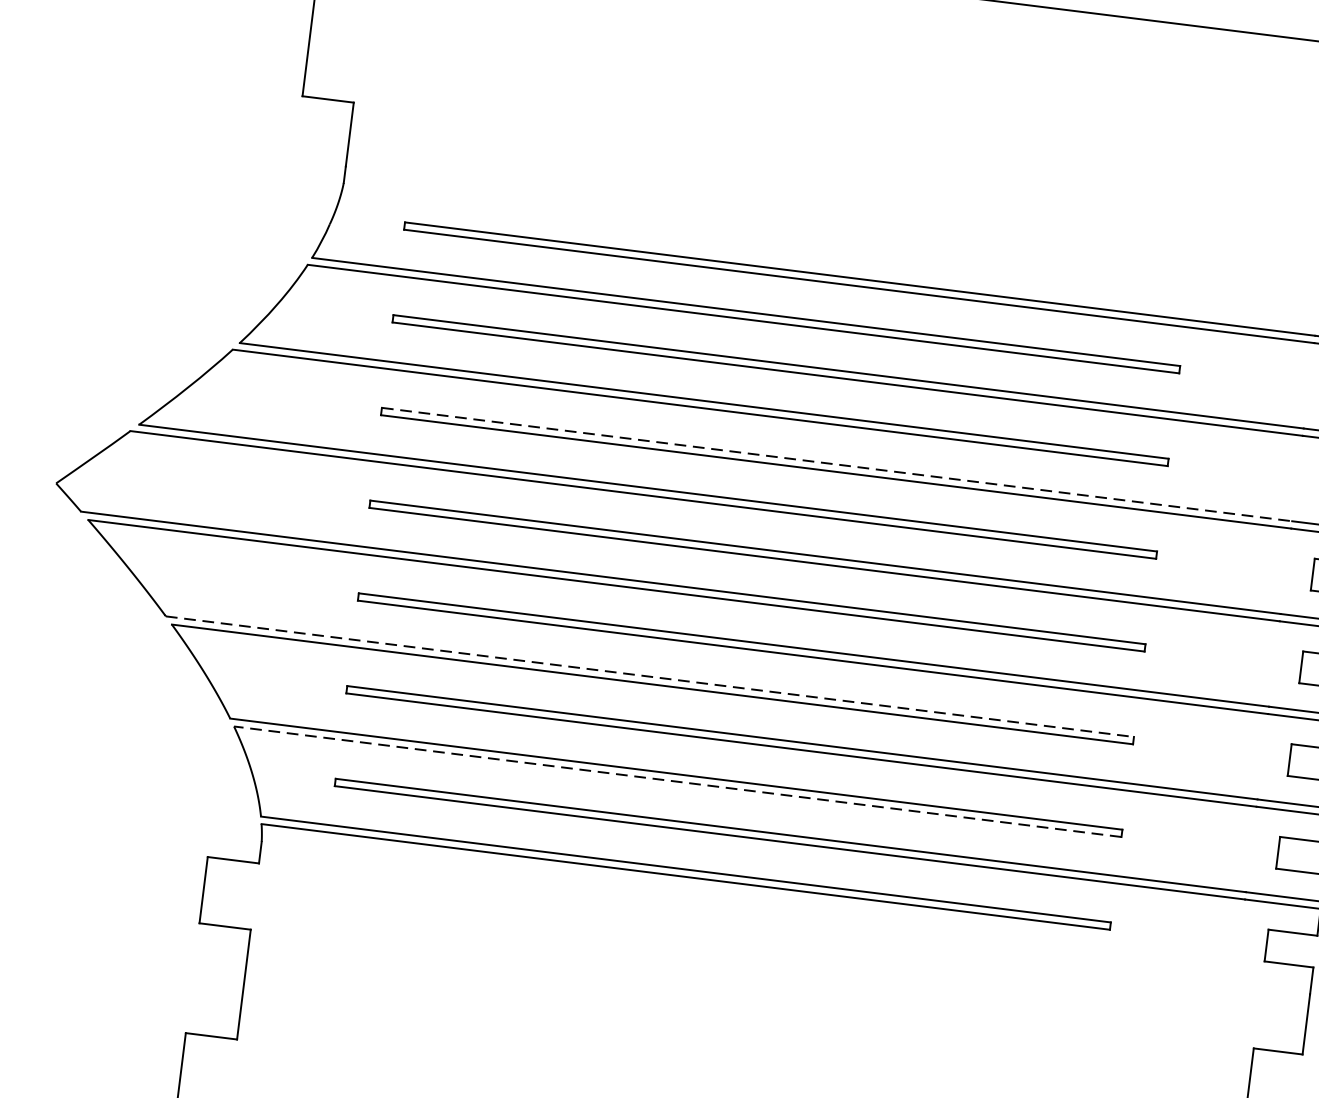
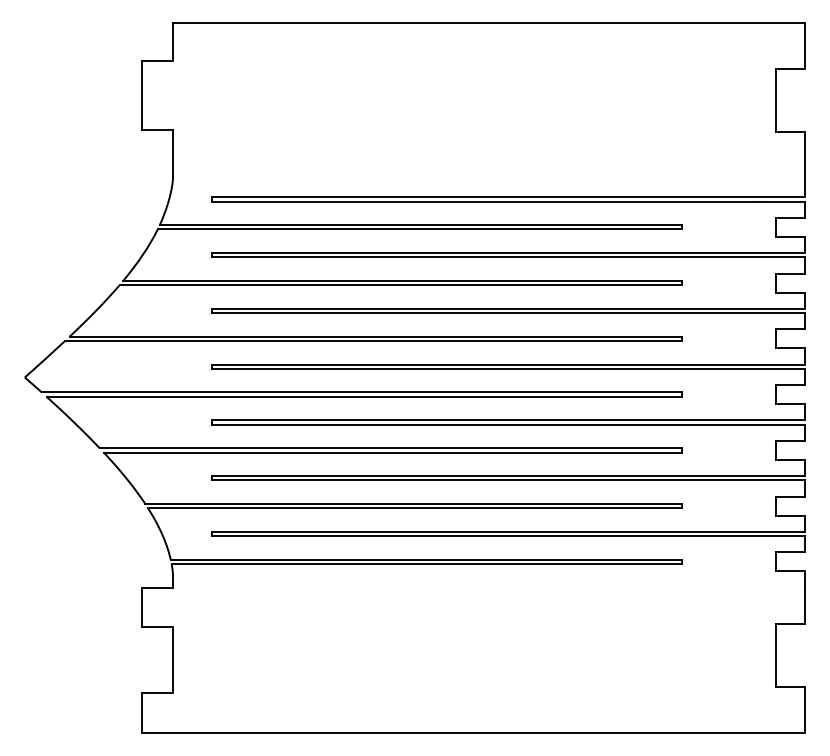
line: (836, 464) -> (485, 308), dashed -> solid
line: (651, 677) -> (391, 448), dashed -> solid
line: (676, 781) -> (414, 508), dashed -> solid

